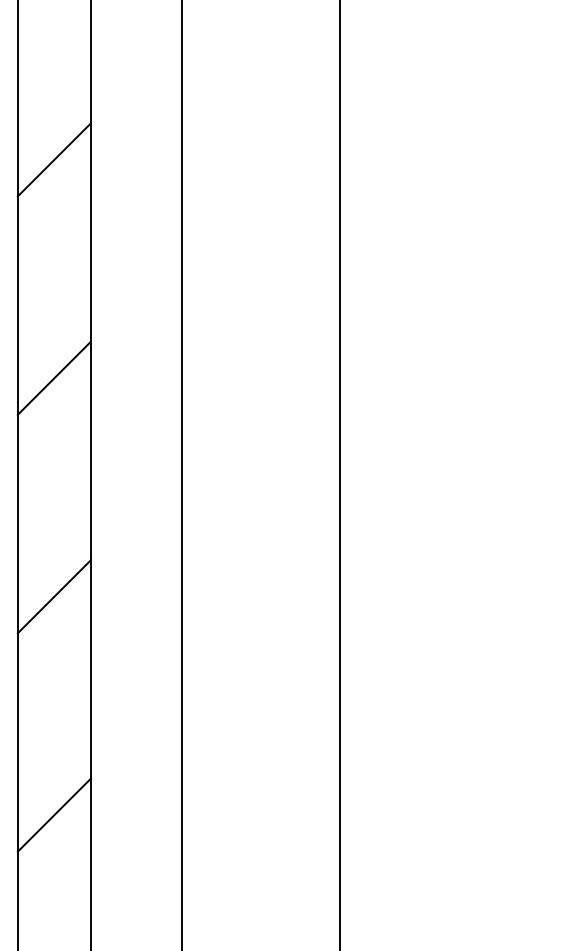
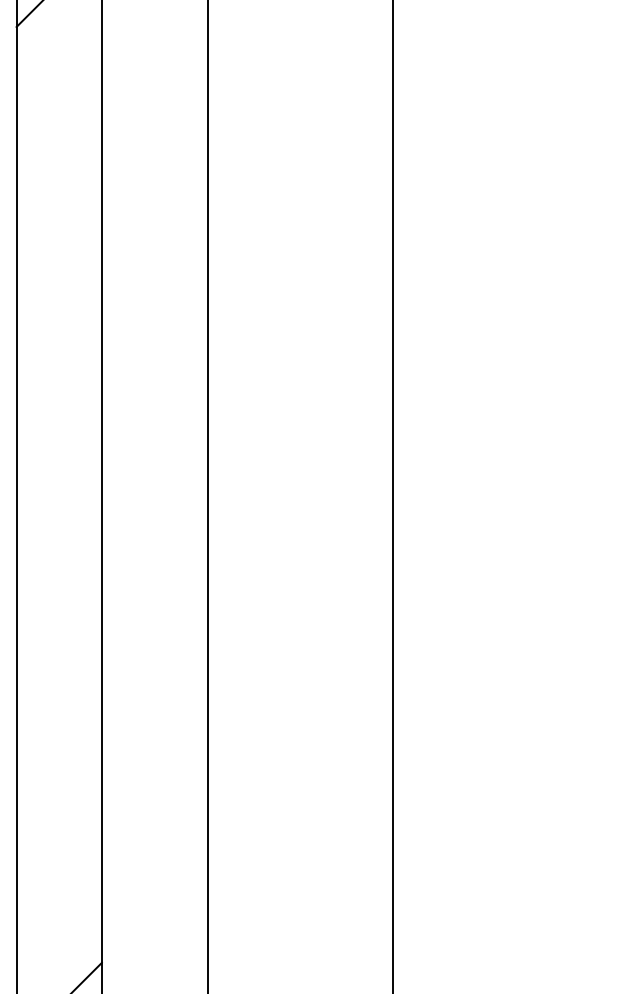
line: (53, 159) -> (58, 239), removed
line: (53, 377) -> (58, 493), removed
line: (53, 596) -> (58, 749), removed

